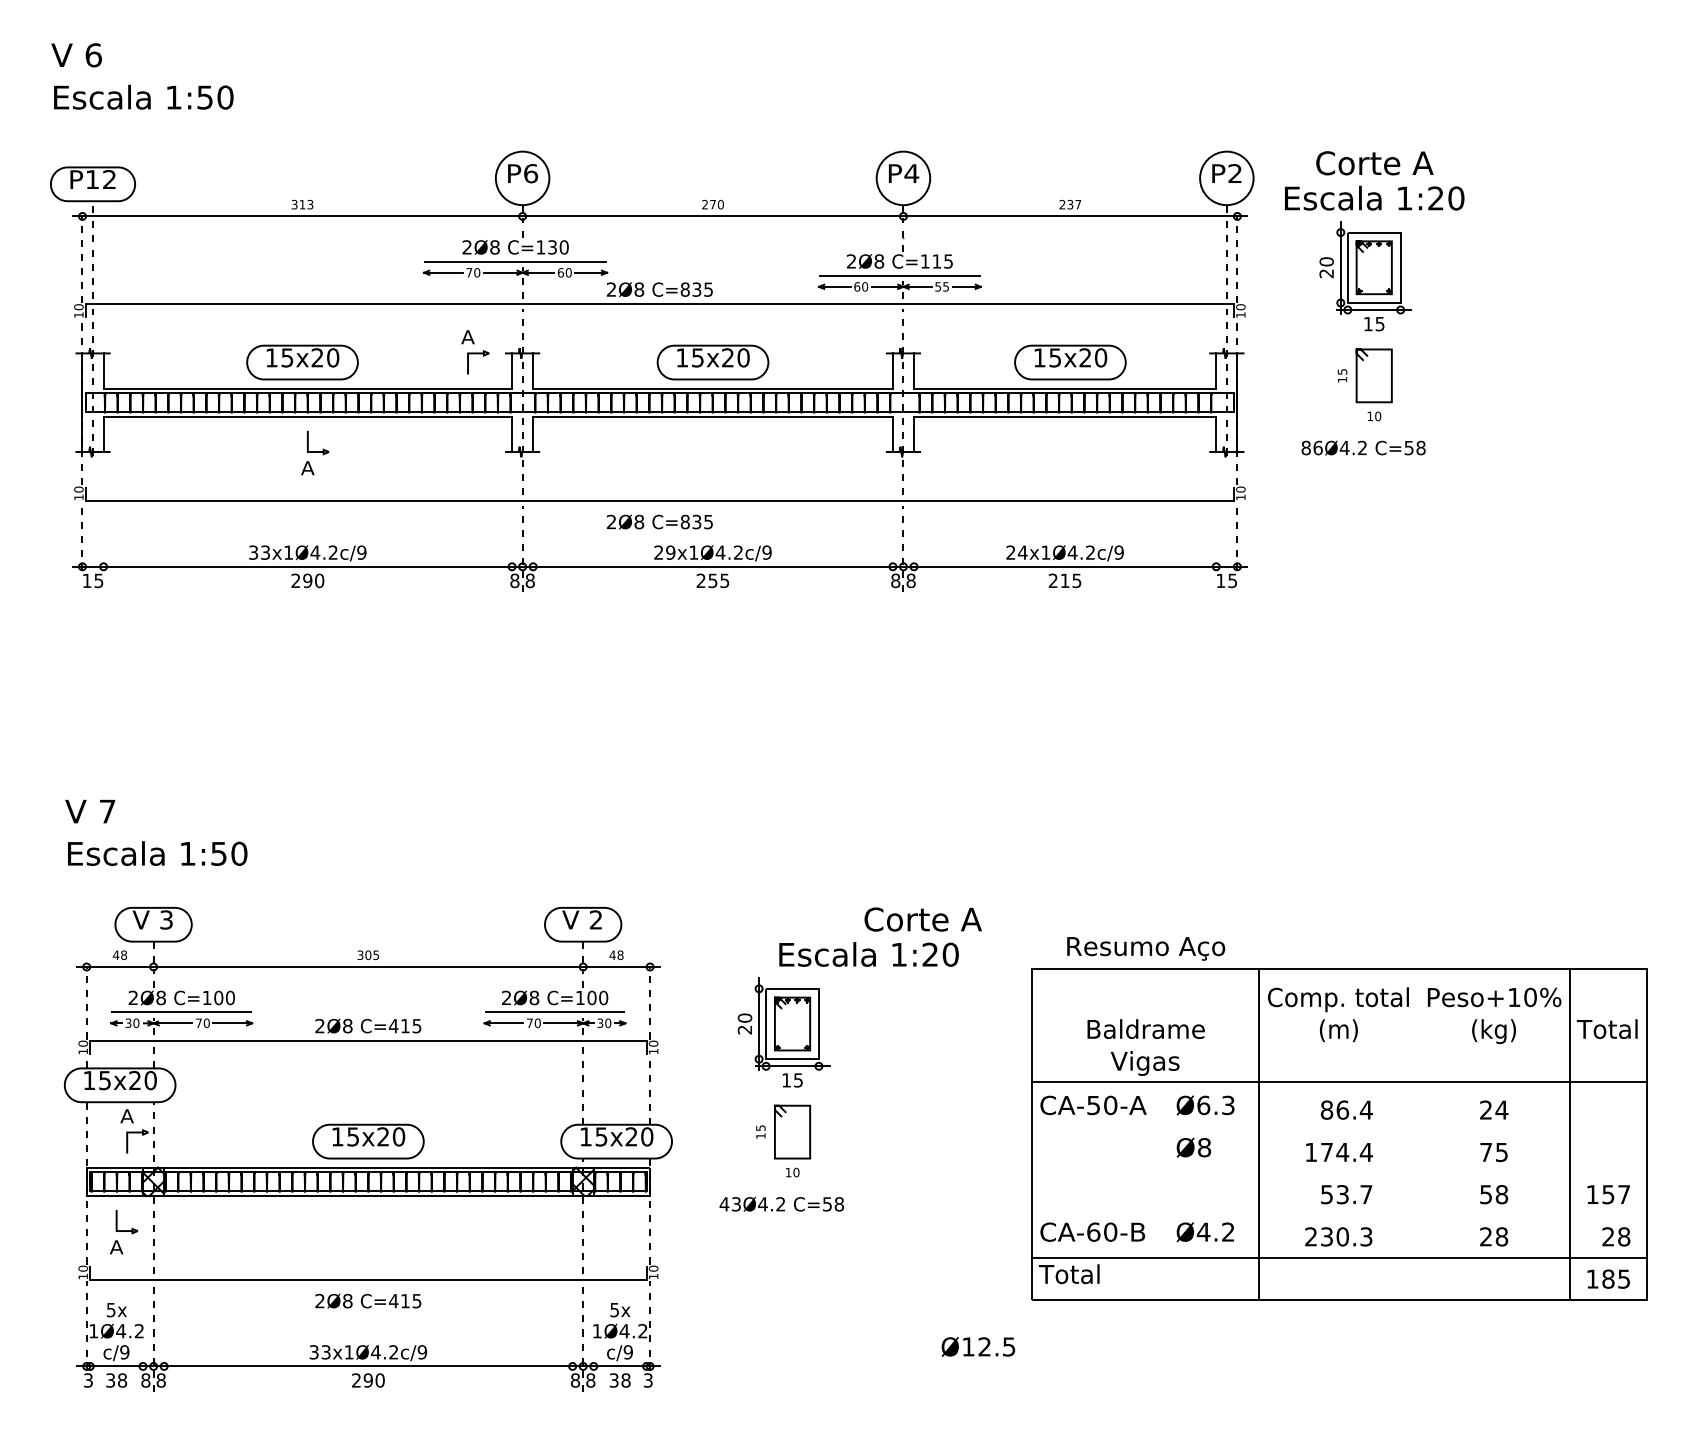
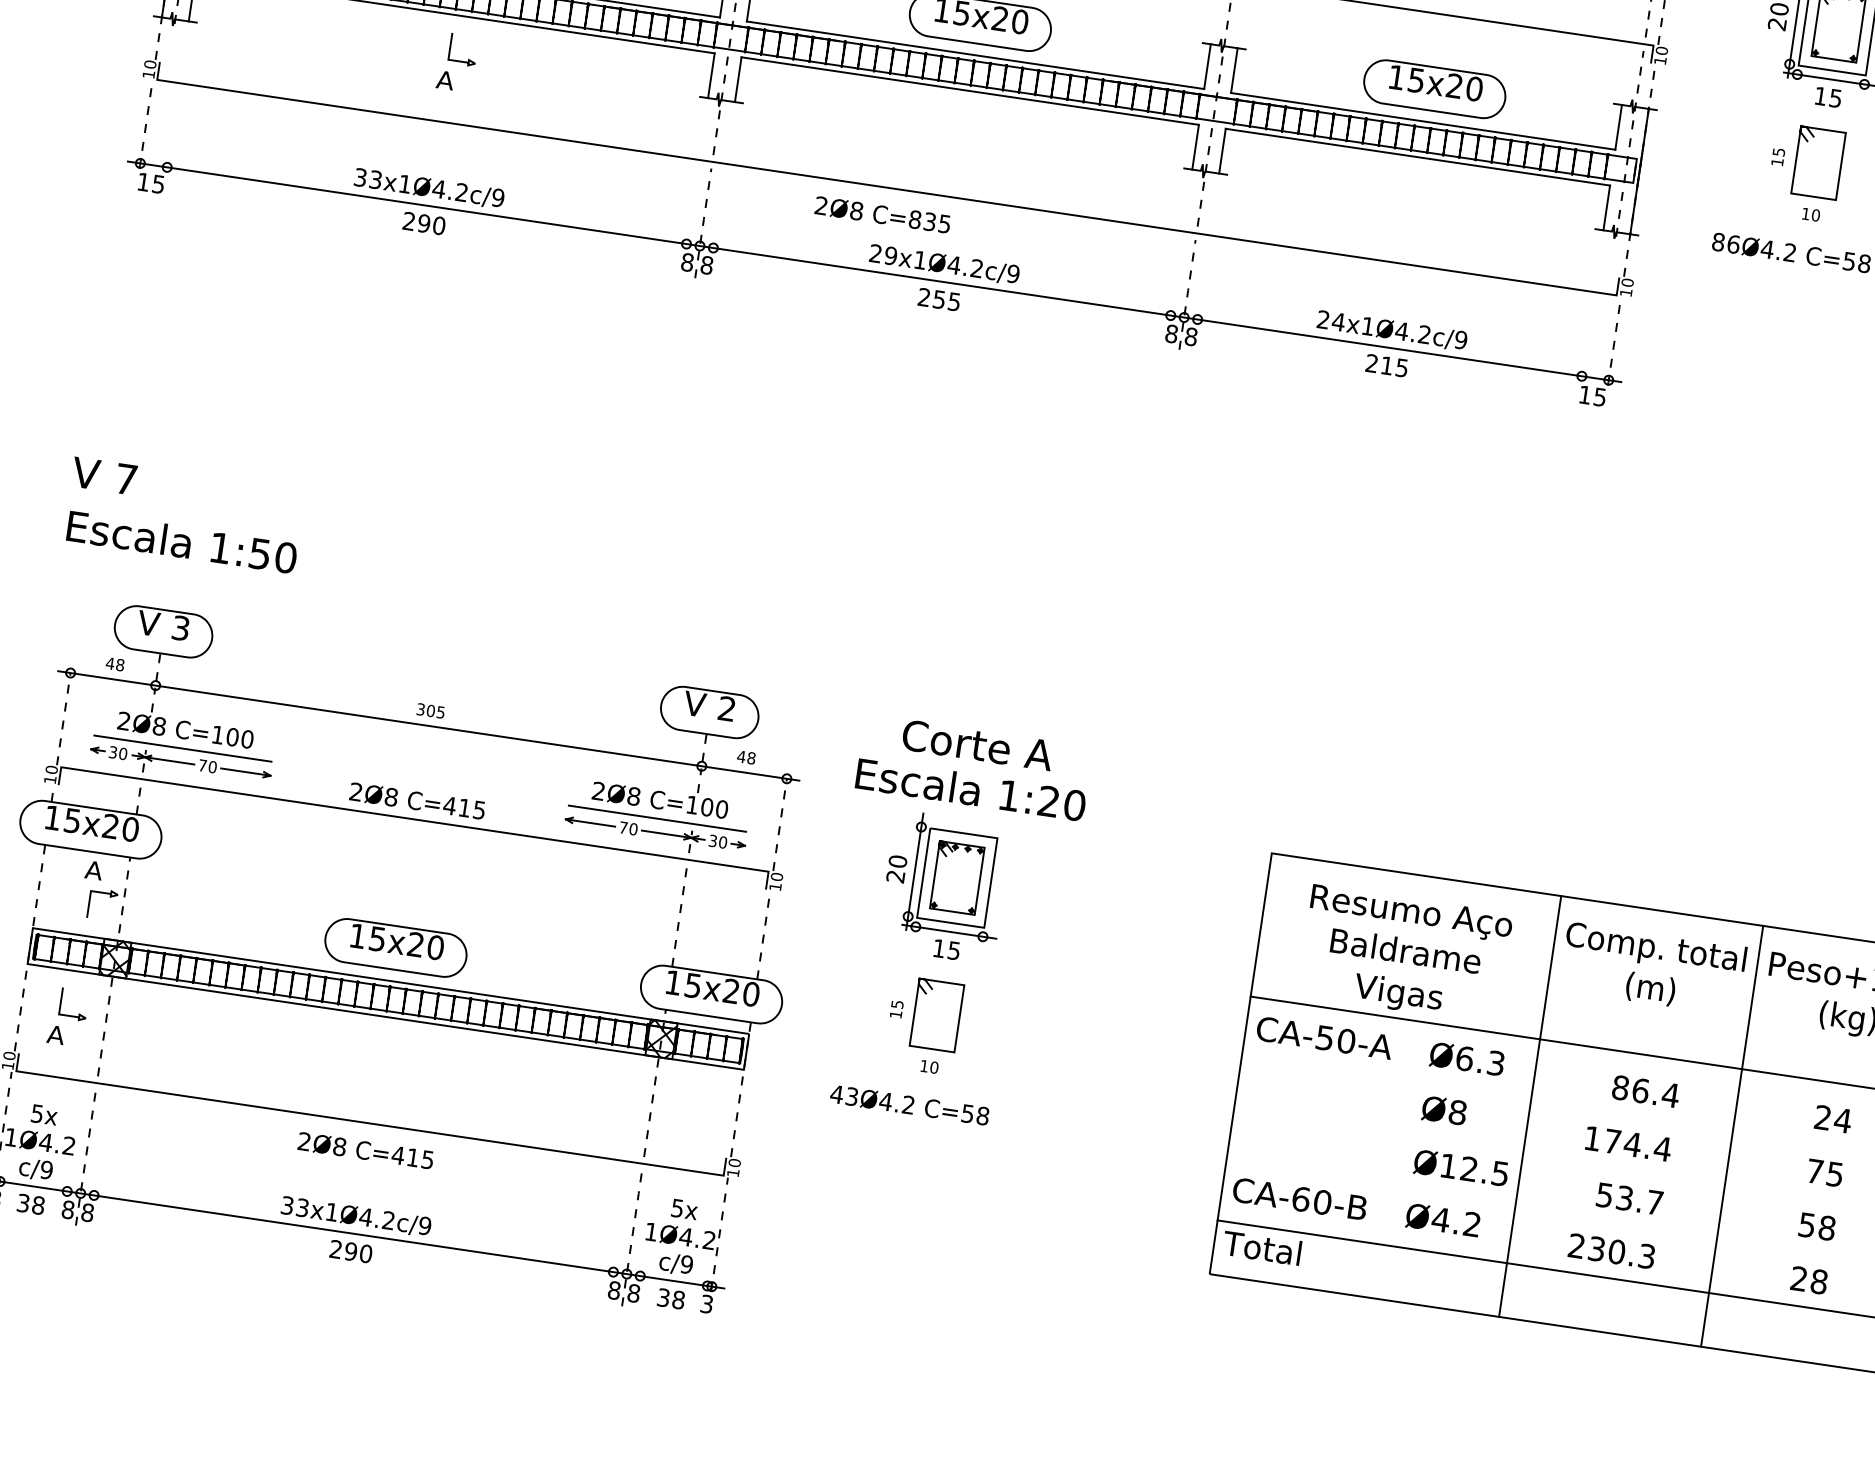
text: (922, 919) -> (976, 745), moved
text: (1146, 948) -> (1411, 913), moved
text: (868, 954) -> (970, 789), moved
line: (1418, 1134) -> (1732, 1136), added
text: (978, 1346) -> (1461, 1167), moved

